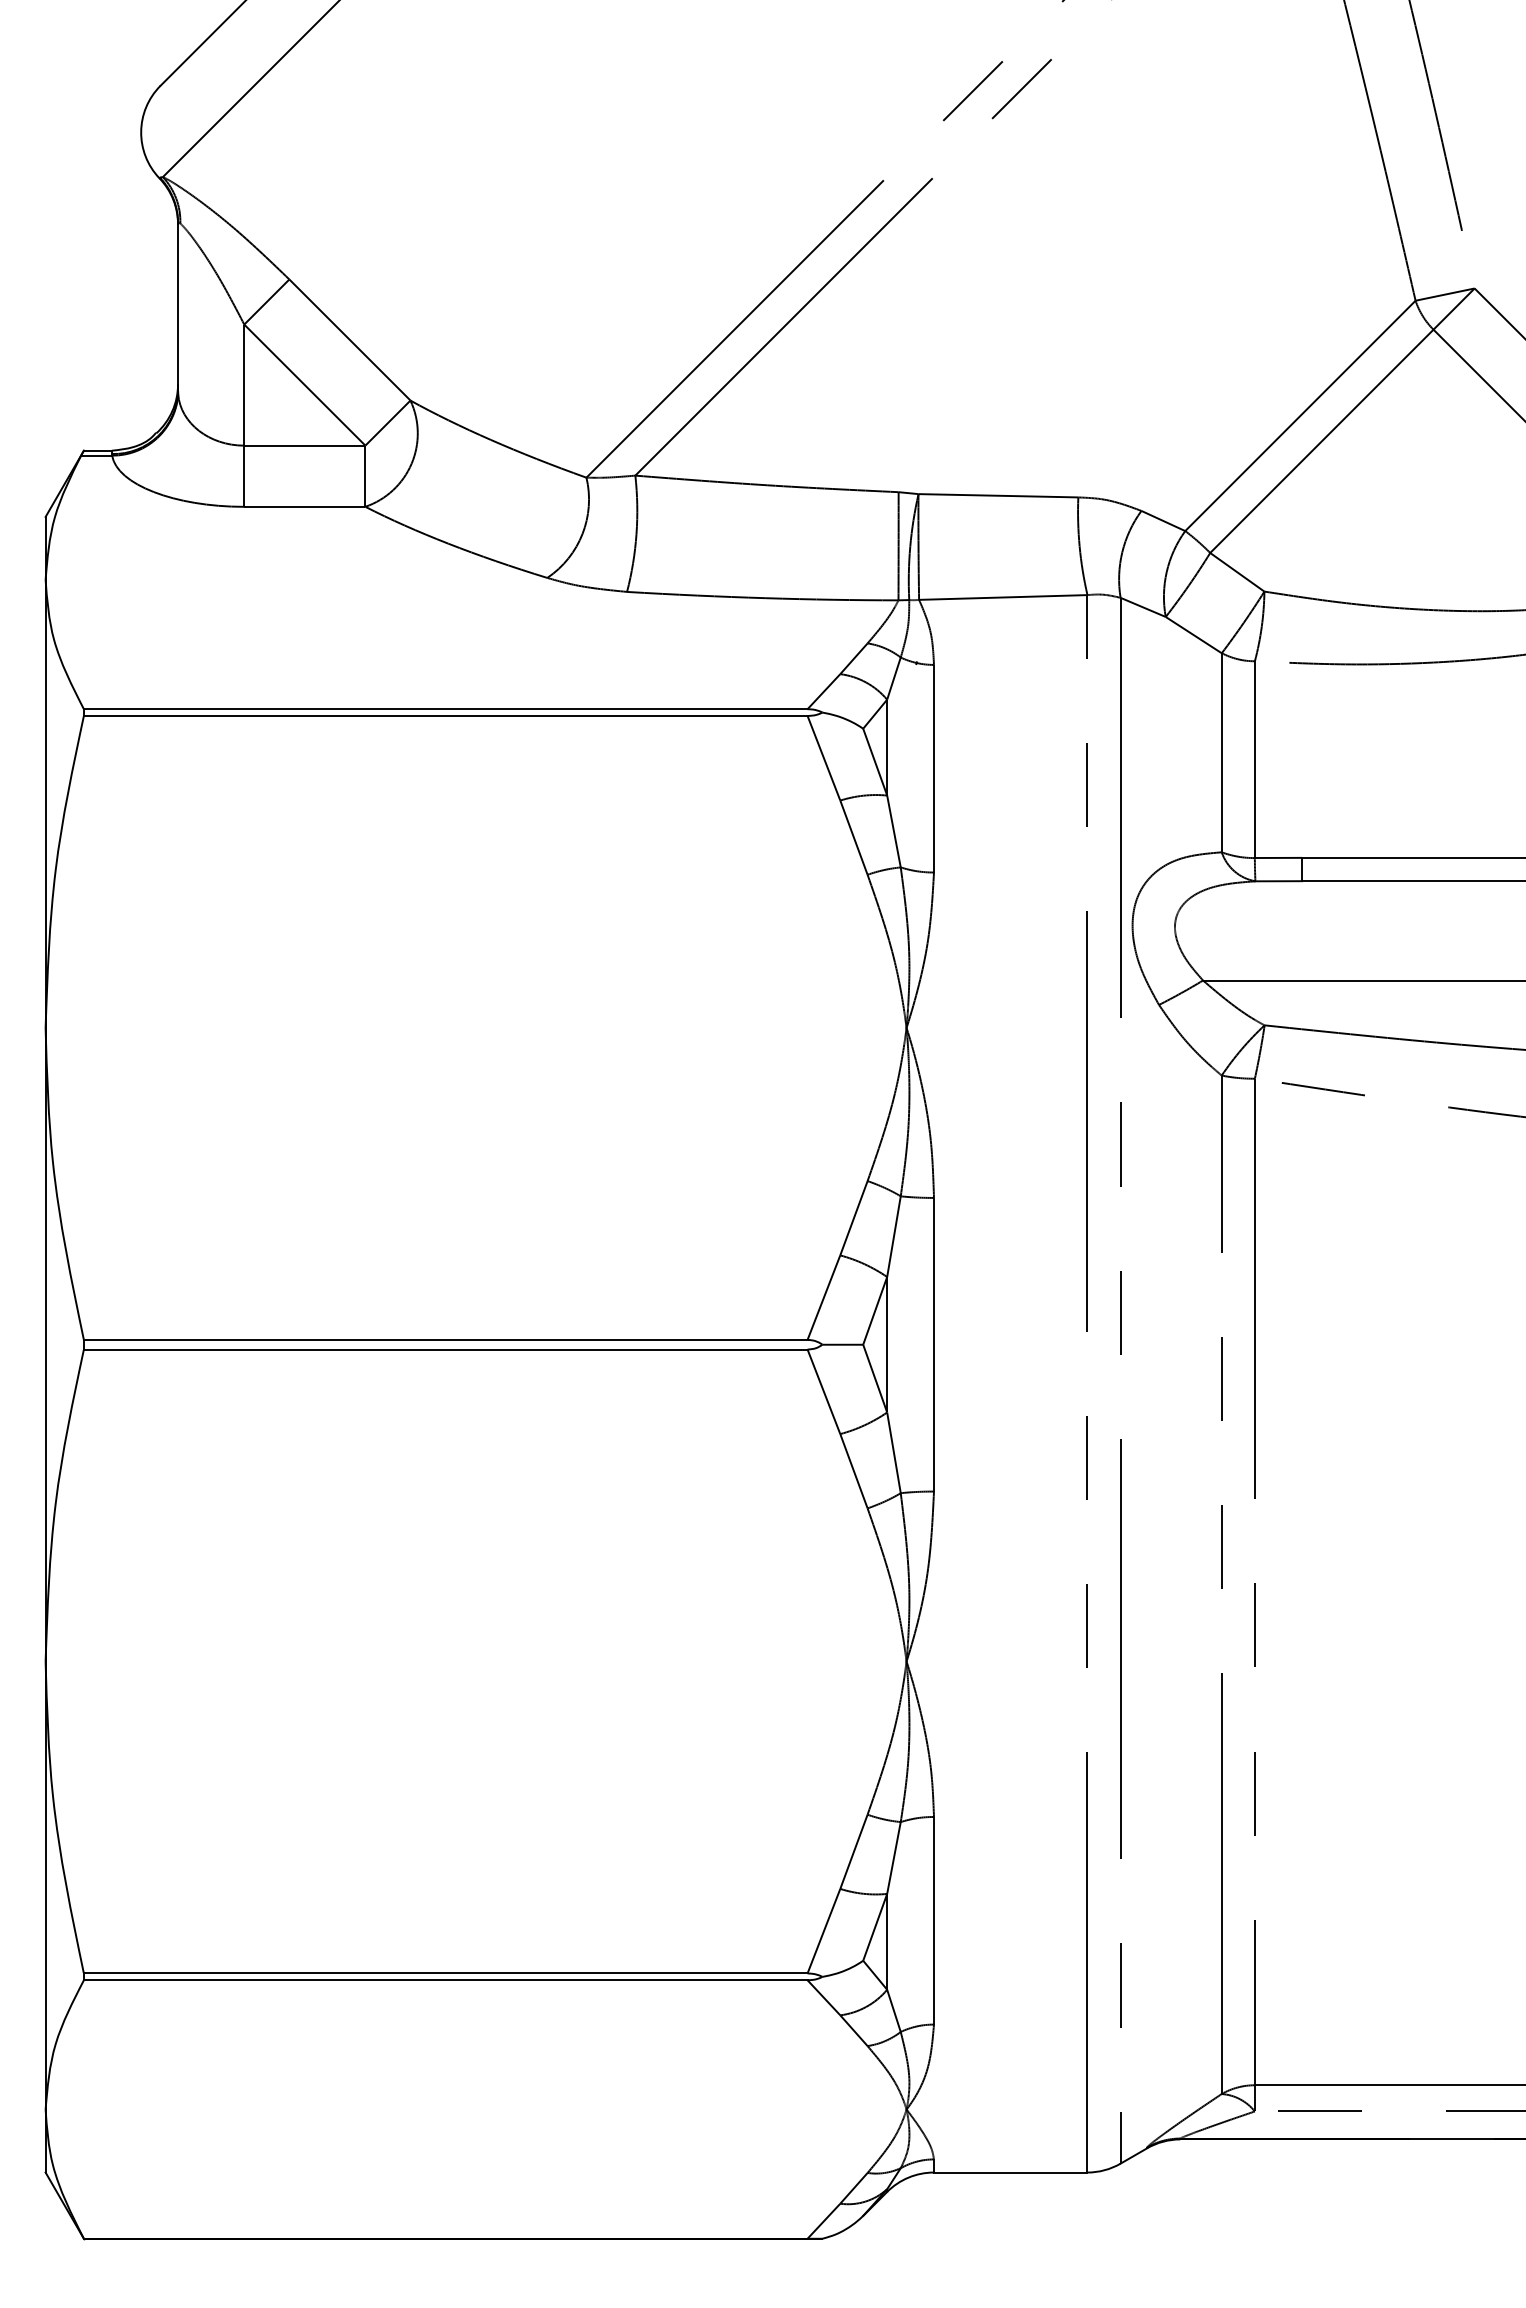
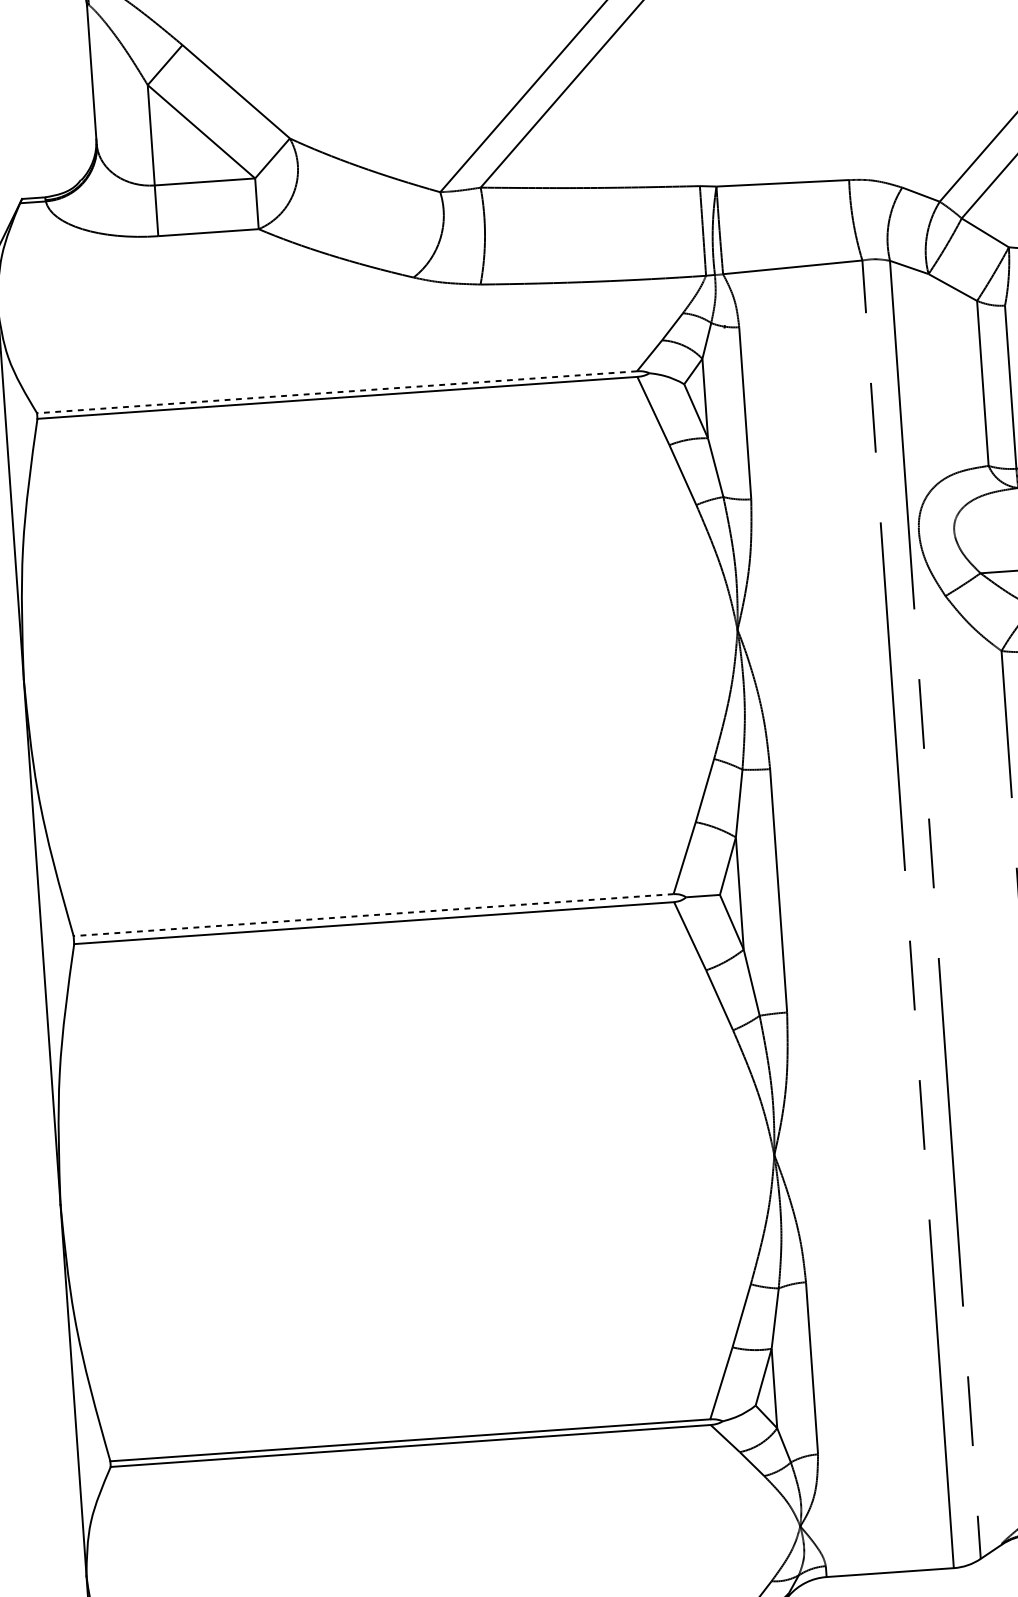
line: (445, 709) -> (336, 392), solid -> dashed
line: (445, 1339) -> (373, 914), solid -> dashed

